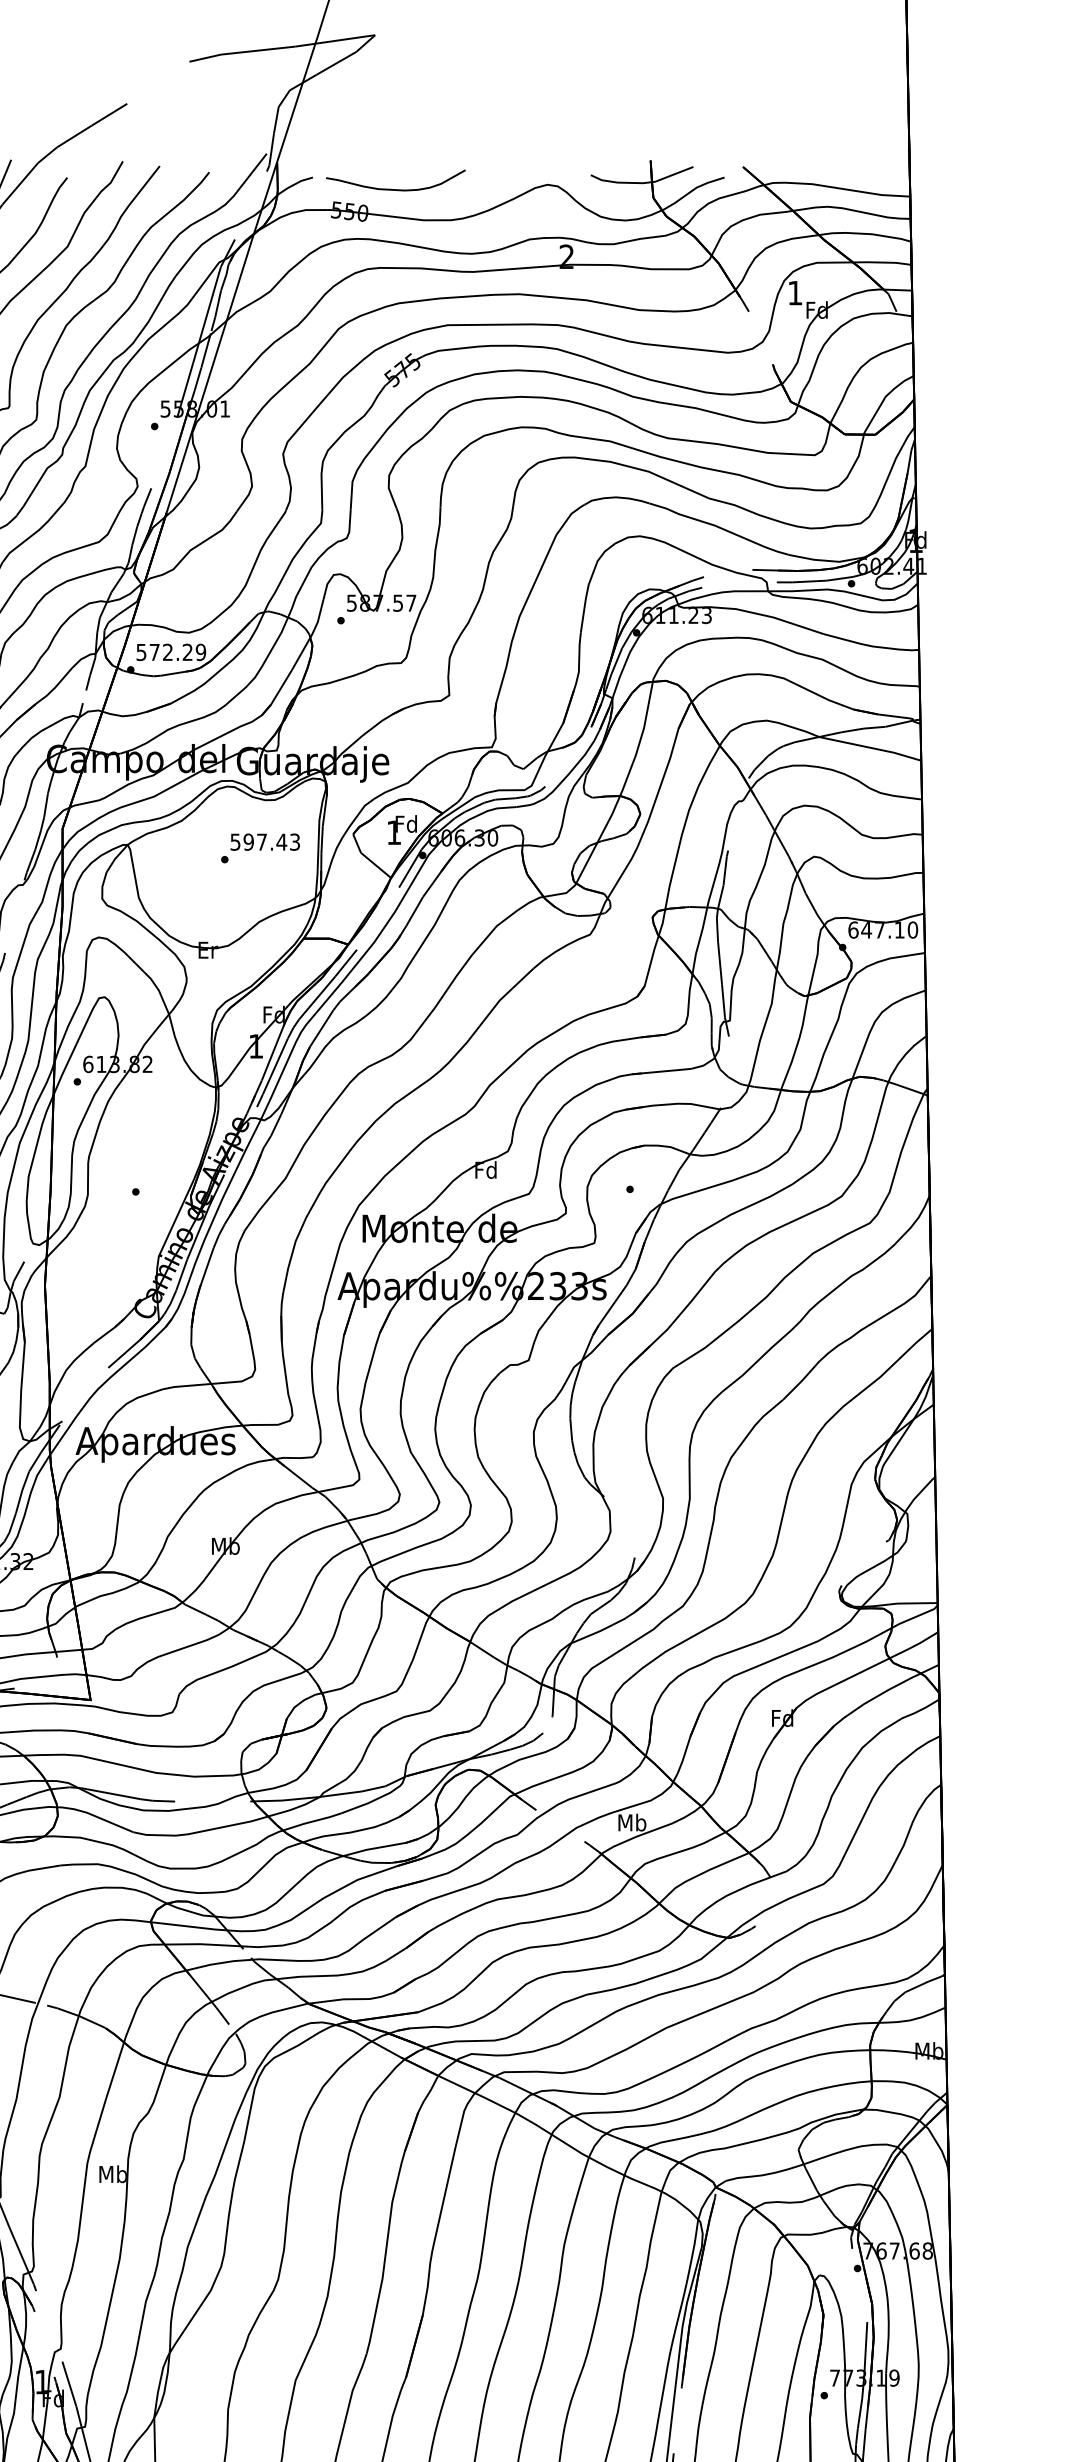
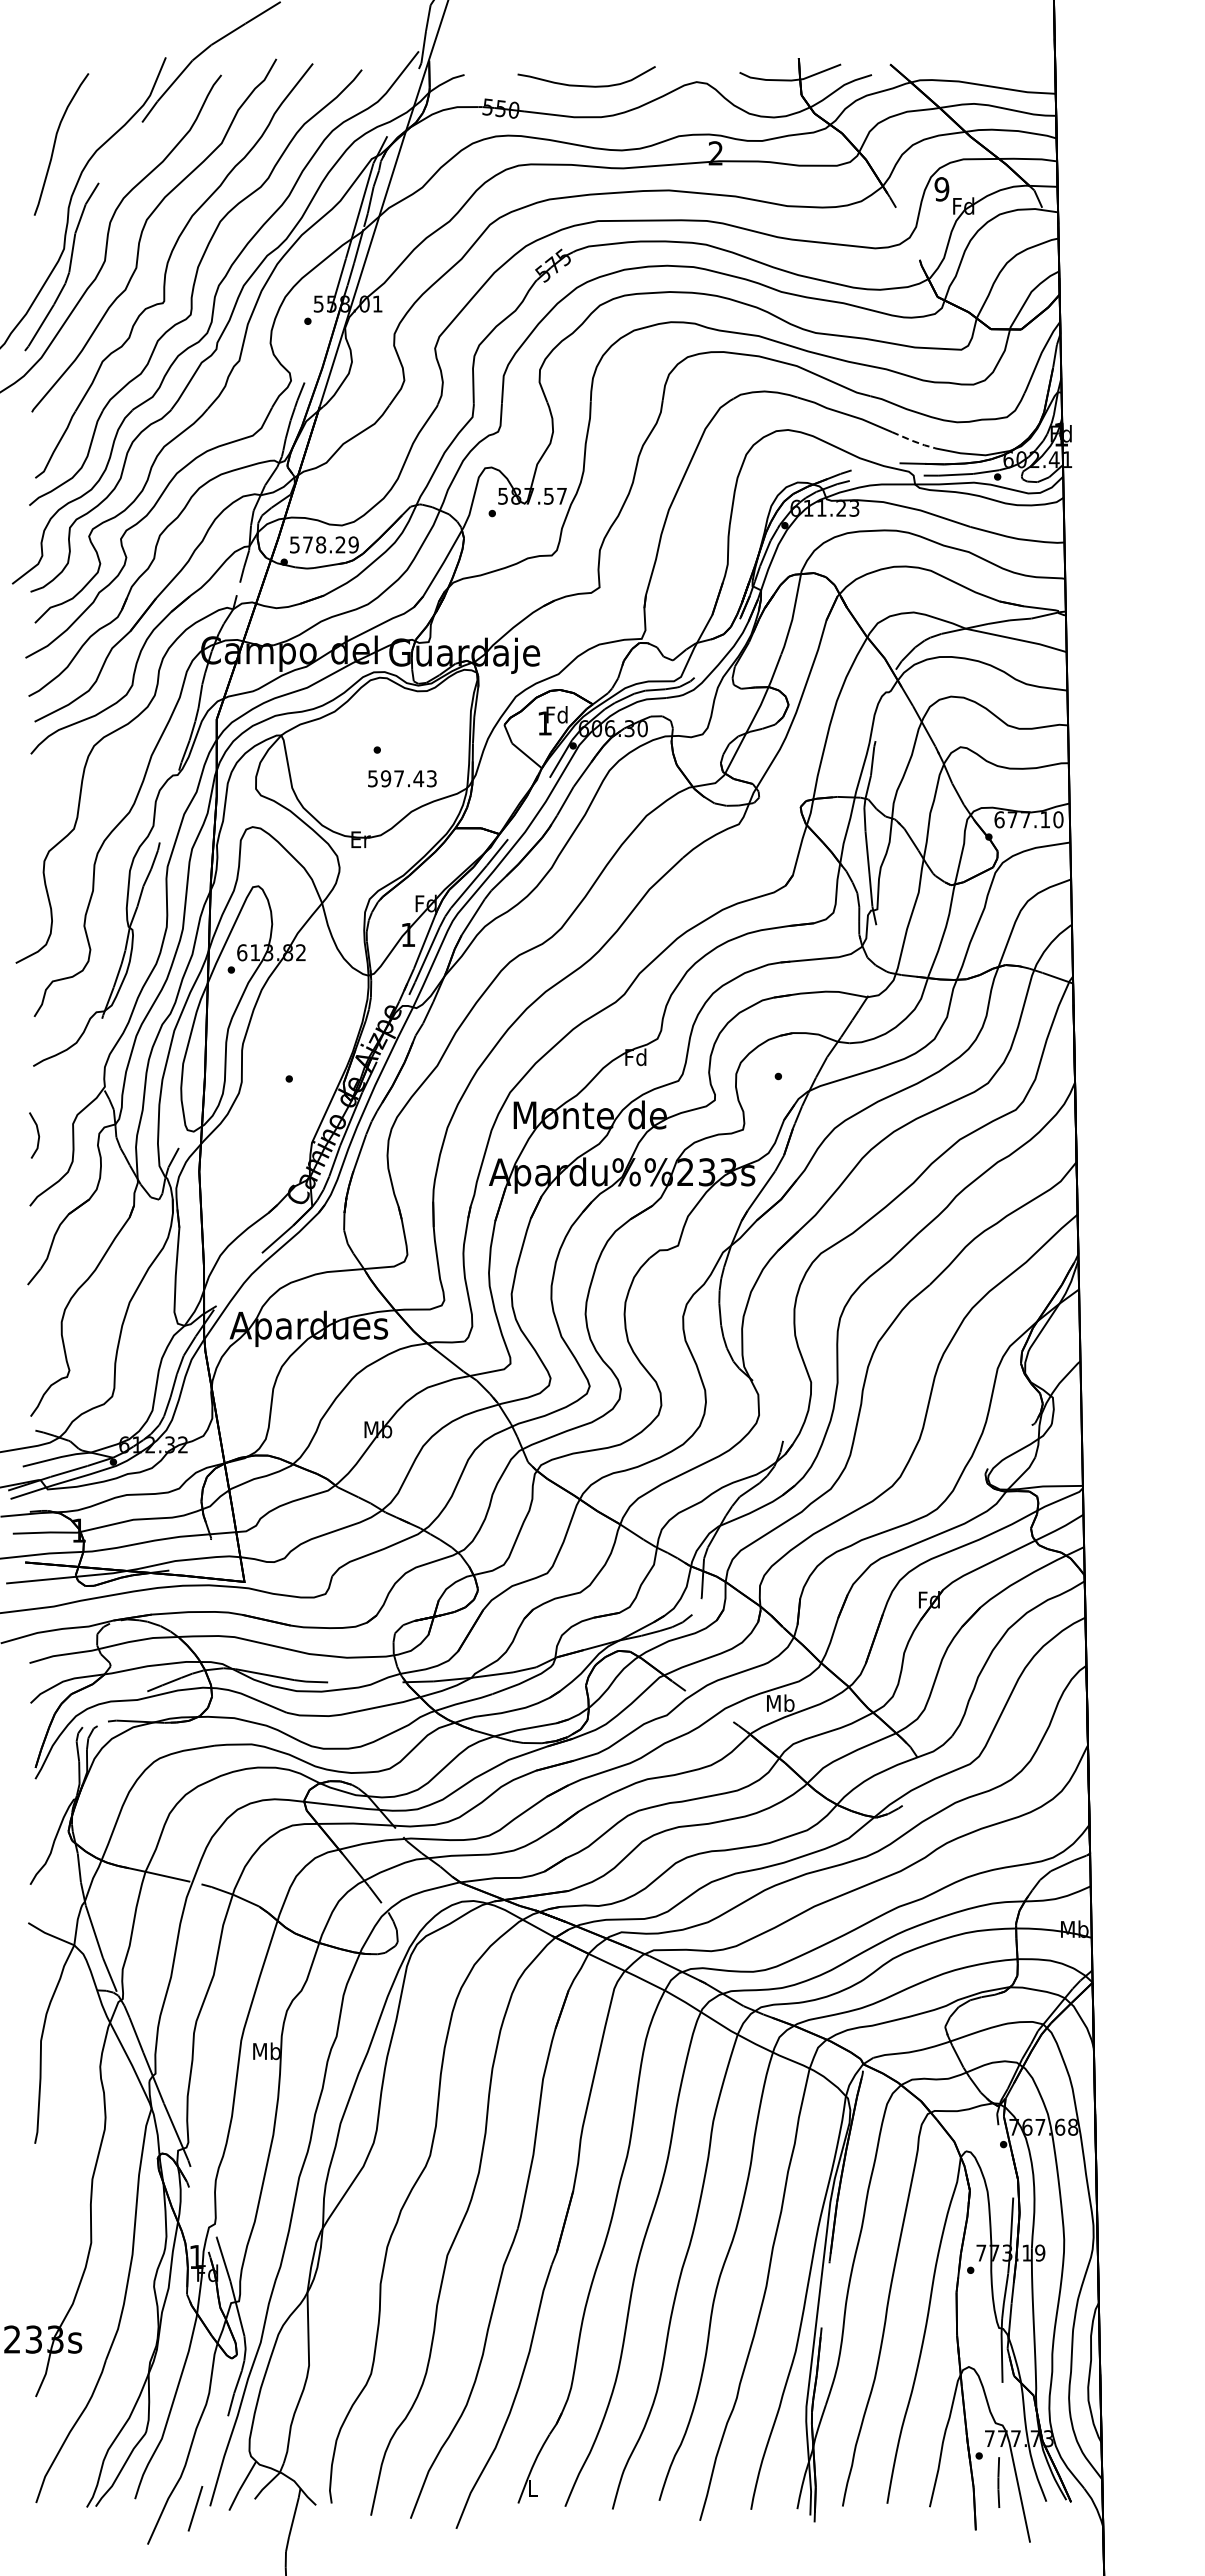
curve: (395, 189) -> (586, 85), moved
text: (794, 293) -> (941, 189), 1 -> 9
line: (766, 547) -> (913, 441), solid -> dashed
text: (168, 651) -> (321, 544), 572.29 -> 578.29
text: (265, 841) -> (402, 778), moved
text: (866, 929) -> (1012, 819), 647.10 -> 677.10

